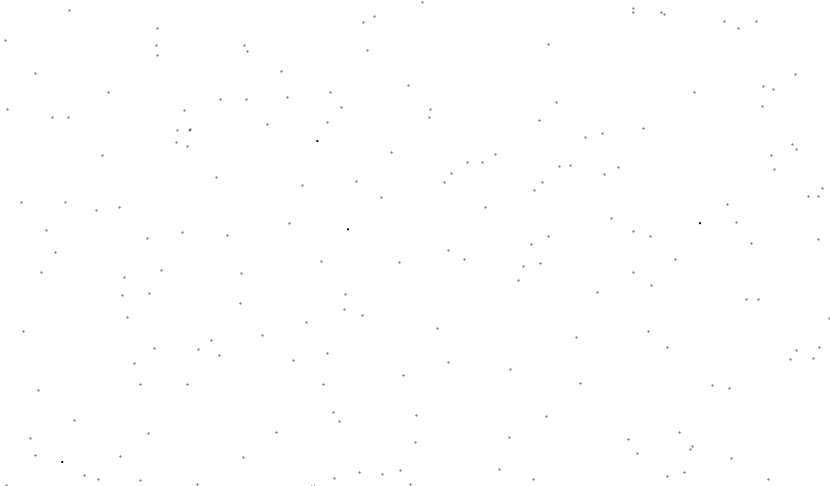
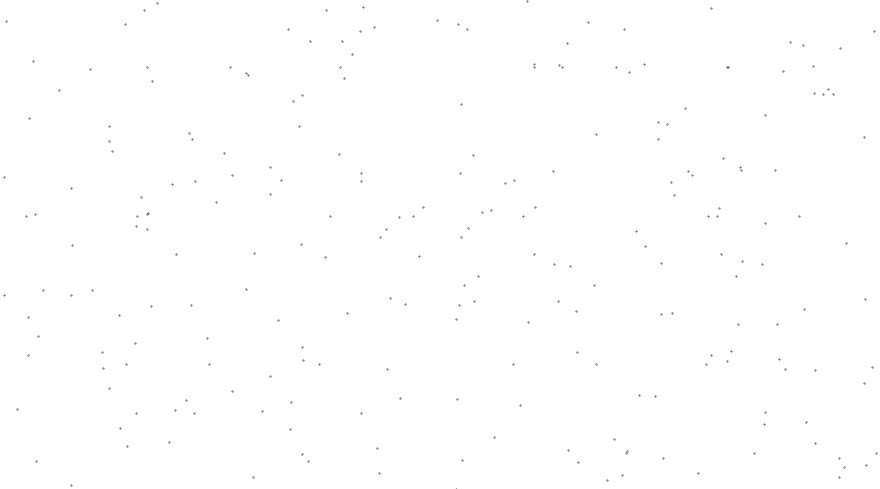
part: (59, 117) -> (30, 215), size x0.62
part: (593, 135) -> (509, 181), size x0.62

